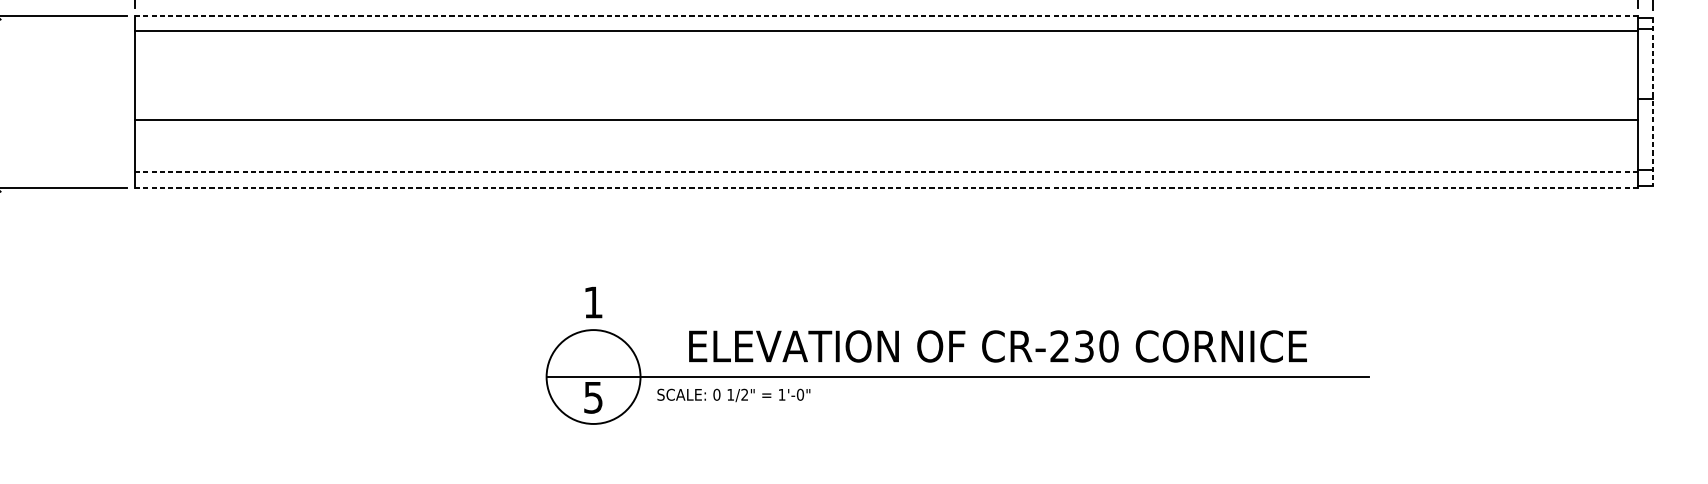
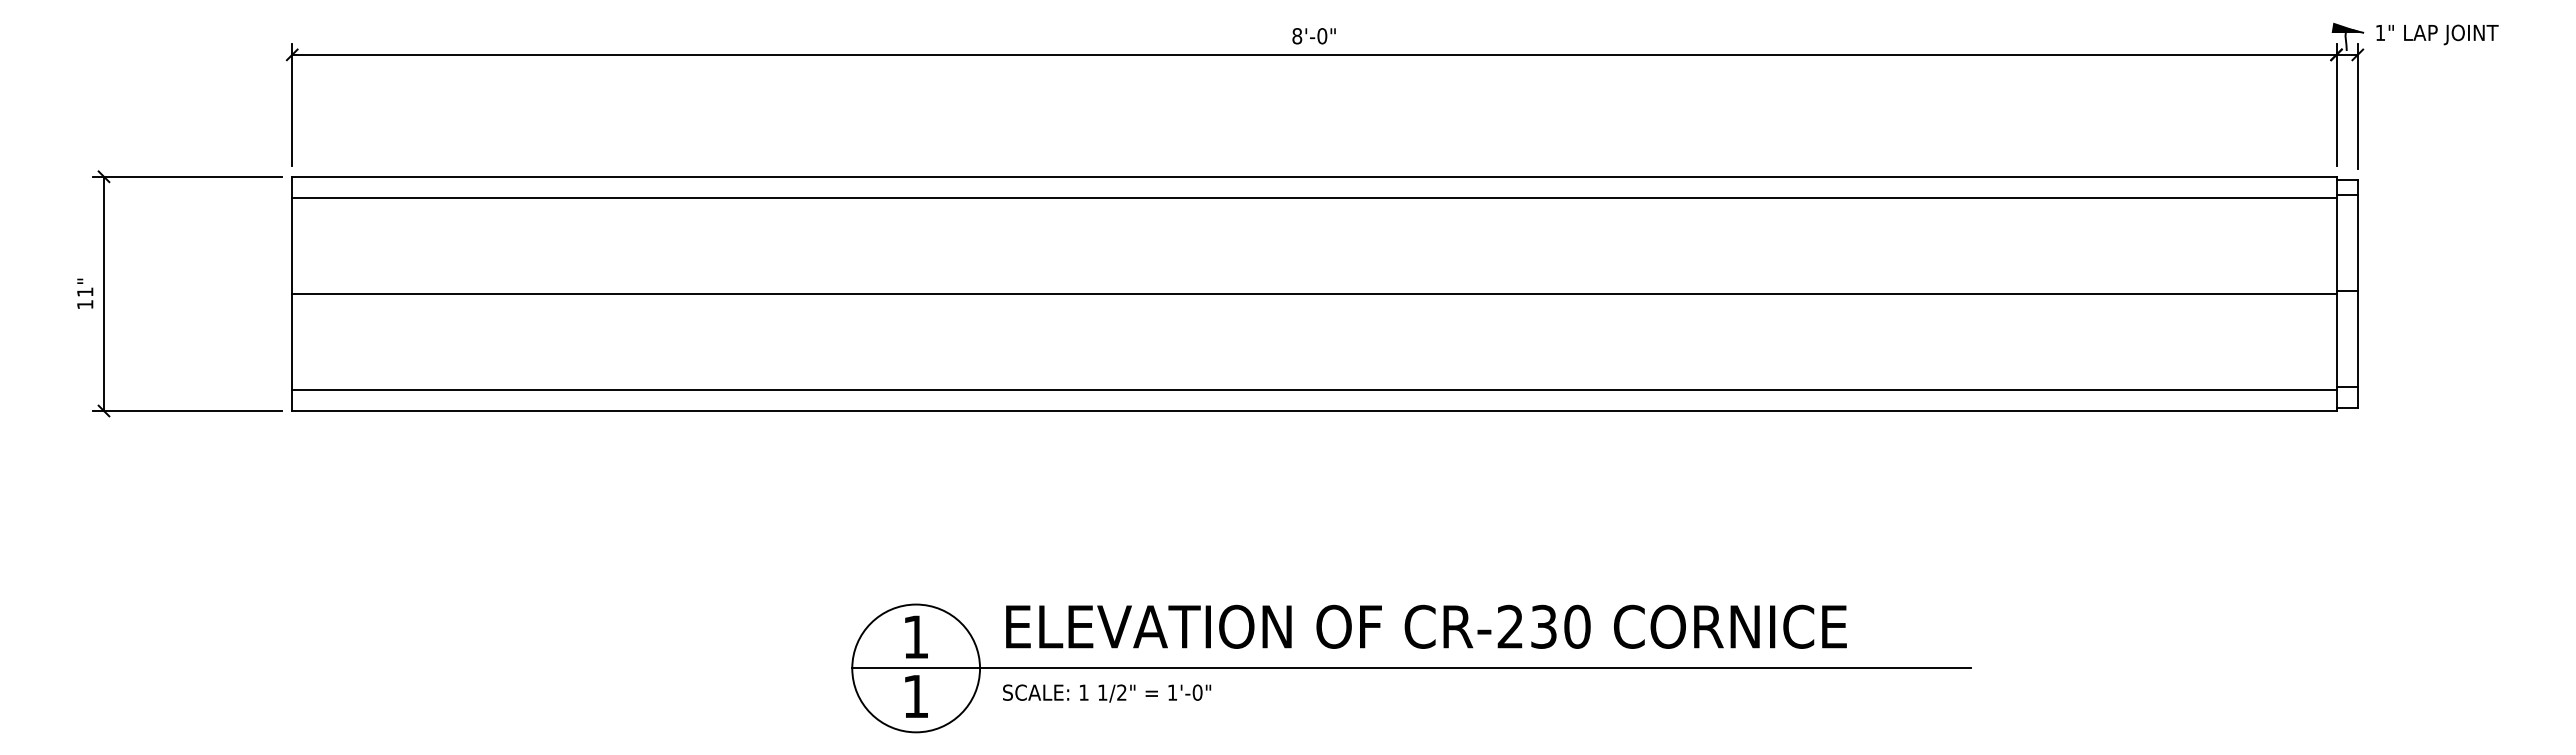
line: (886, 15) -> (1314, 176), dashed -> solid
line: (1652, 102) -> (2357, 294), dashed -> solid
line: (886, 119) -> (1314, 293), moved
line: (886, 171) -> (1314, 389), dashed -> solid
line: (886, 188) -> (1314, 411), dashed -> solid
text: (593, 302) -> (916, 636), moved
text: (998, 346) -> (1426, 626), moved
text: (716, 394) -> (1083, 692), 0 -> 1
text: (593, 397) -> (915, 696), 5 -> 1

